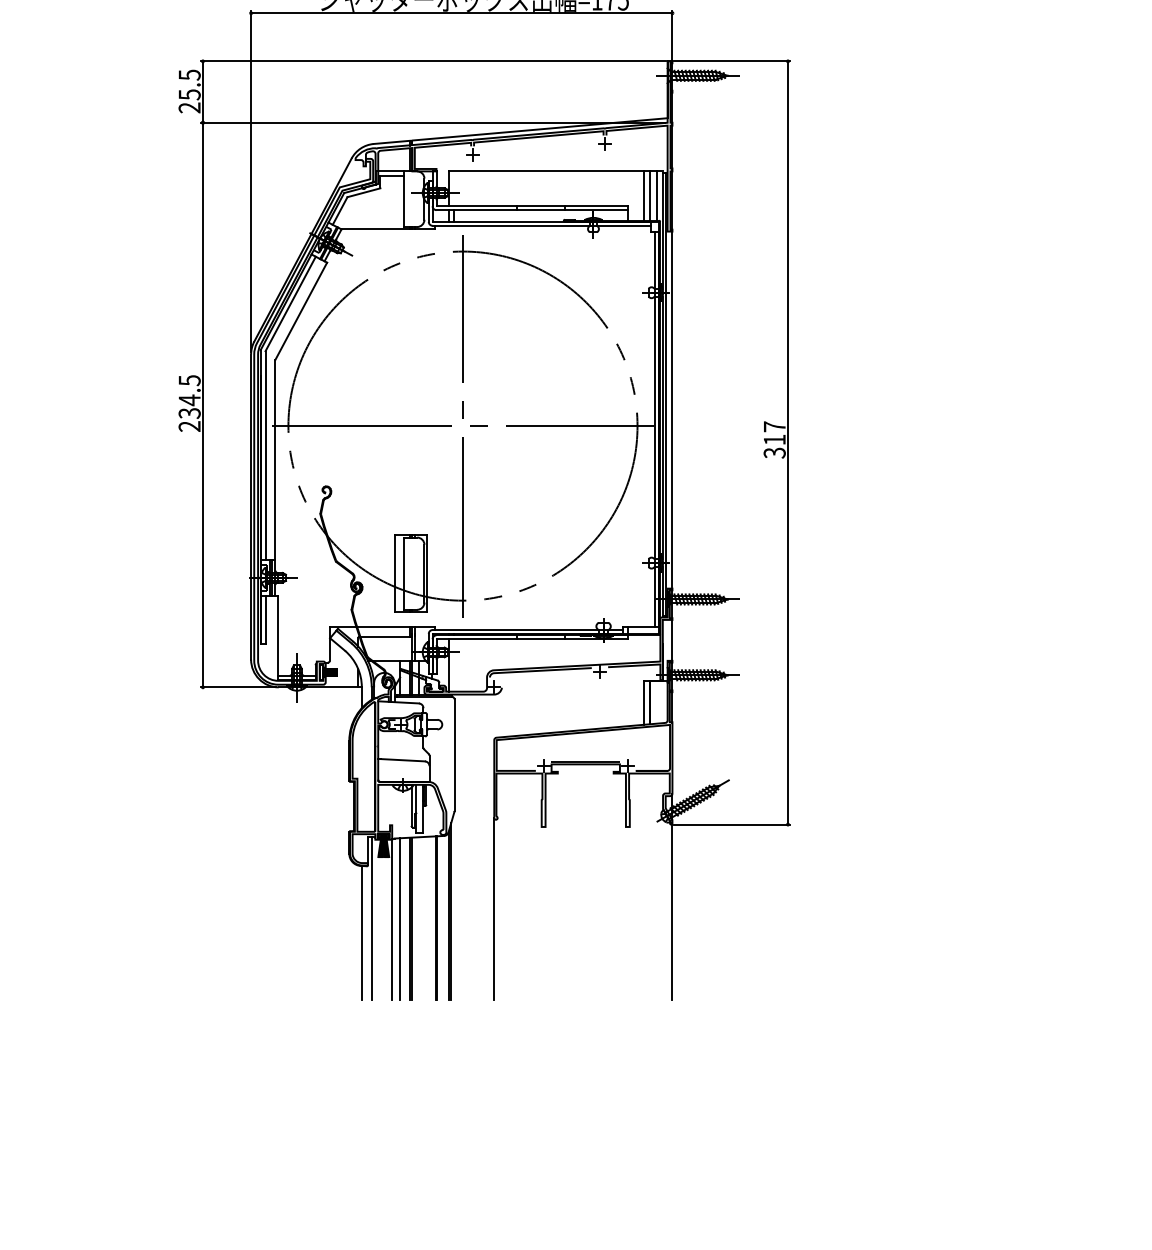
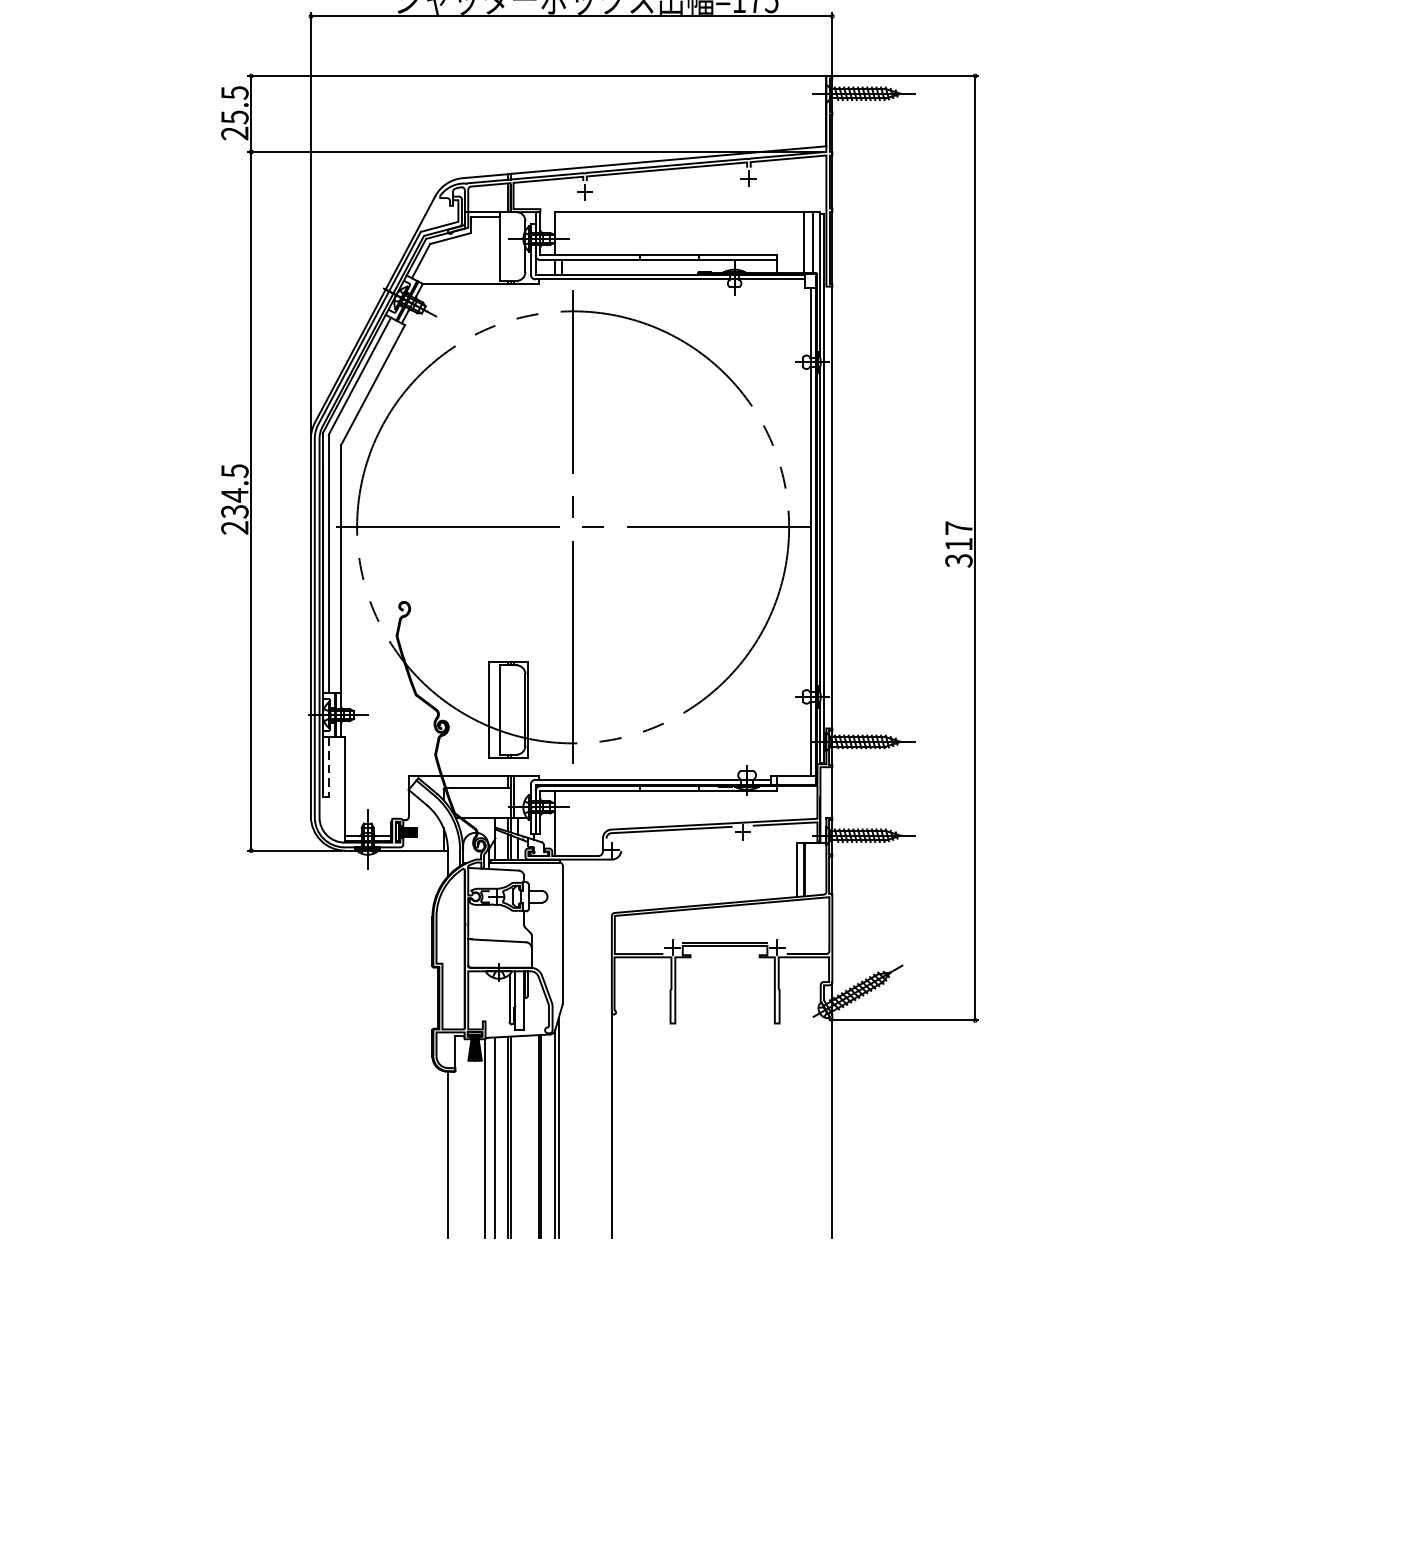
line: (643, 195) -> (796, 241), removed
line: (265, 620) -> (328, 767), solid -> dashed
line: (371, 918) -> (459, 1136), removed

